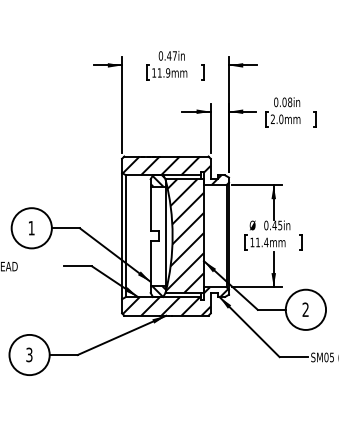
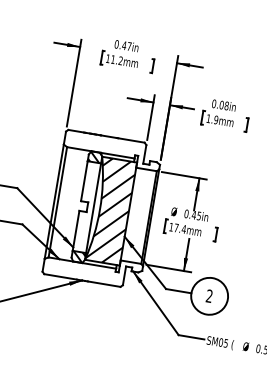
text: (168, 72) -> (121, 60), 11.9mm -> 11.2mm
text: (276, 119) -> (211, 119), 2.0mm -> 1.9mm
hatch: (171, 170) -> (109, 149), removed
text: (257, 242) -> (175, 227), 11.4mm -> 17.4mm
hatch: (175, 301) -> (92, 268), removed

